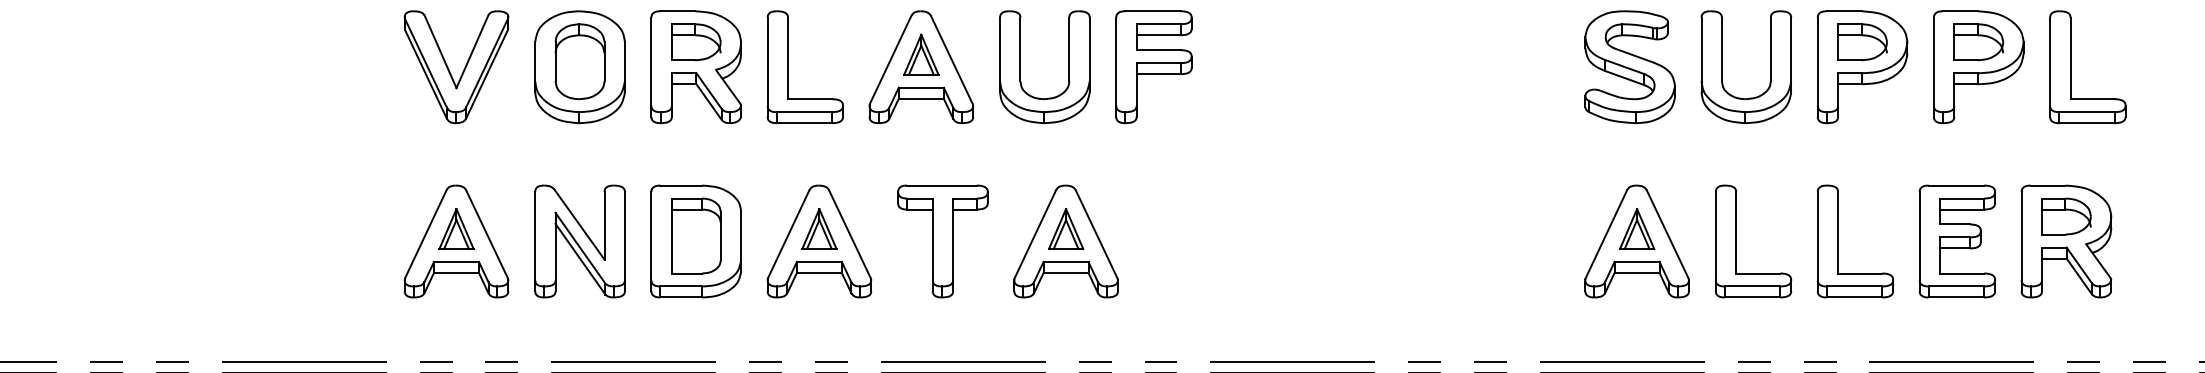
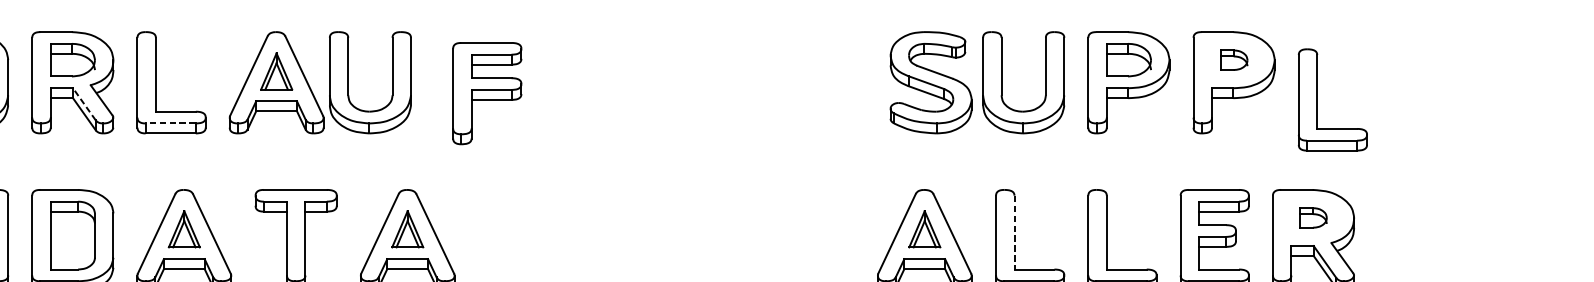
part: (1978, 42) -> (1233, 60), size x0.6
part: (1020, 67) -> (348, 83), moved
part: (1153, 67) -> (486, 93), moved
part: (1629, 67) -> (930, 83), moved
part: (2071, 67) -> (1318, 100), moved
line: (709, 91) -> (84, 104), solid -> dashed
line: (804, 112) -> (170, 123), solid -> dashed
part: (2066, 216) -> (1313, 217), size x0.6
line: (1736, 232) -> (1014, 232), solid -> dashed

